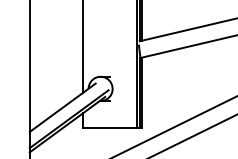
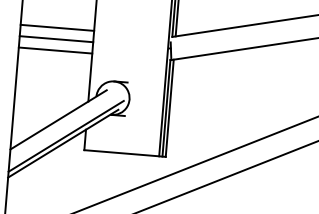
line: (56, 41) -> (57, 27), added
line: (56, 49) -> (56, 38), added
line: (56, 57) -> (55, 49), added

